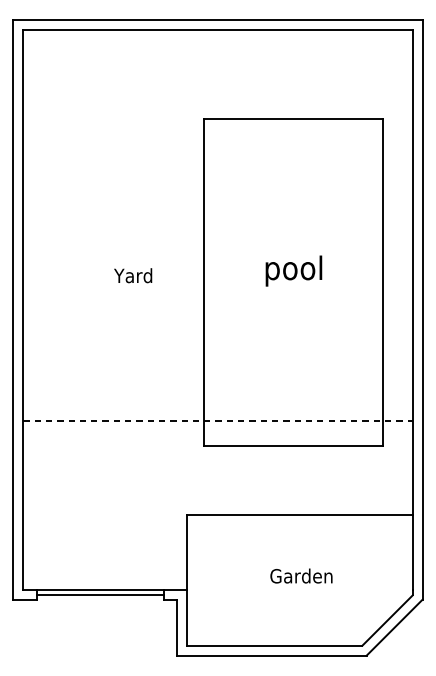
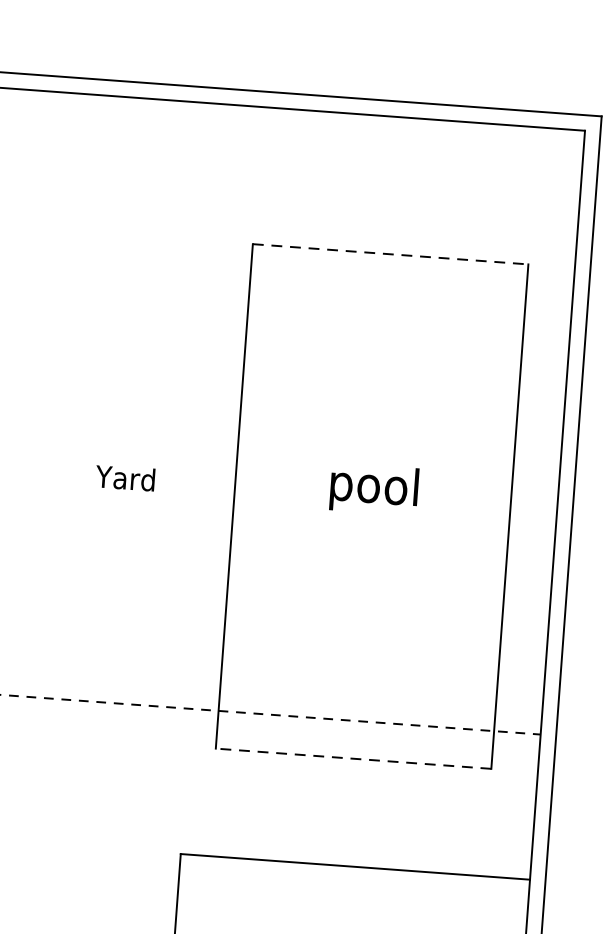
line: (293, 119) -> (390, 255), solid -> dashed
line: (292, 445) -> (352, 758), solid -> dashed

